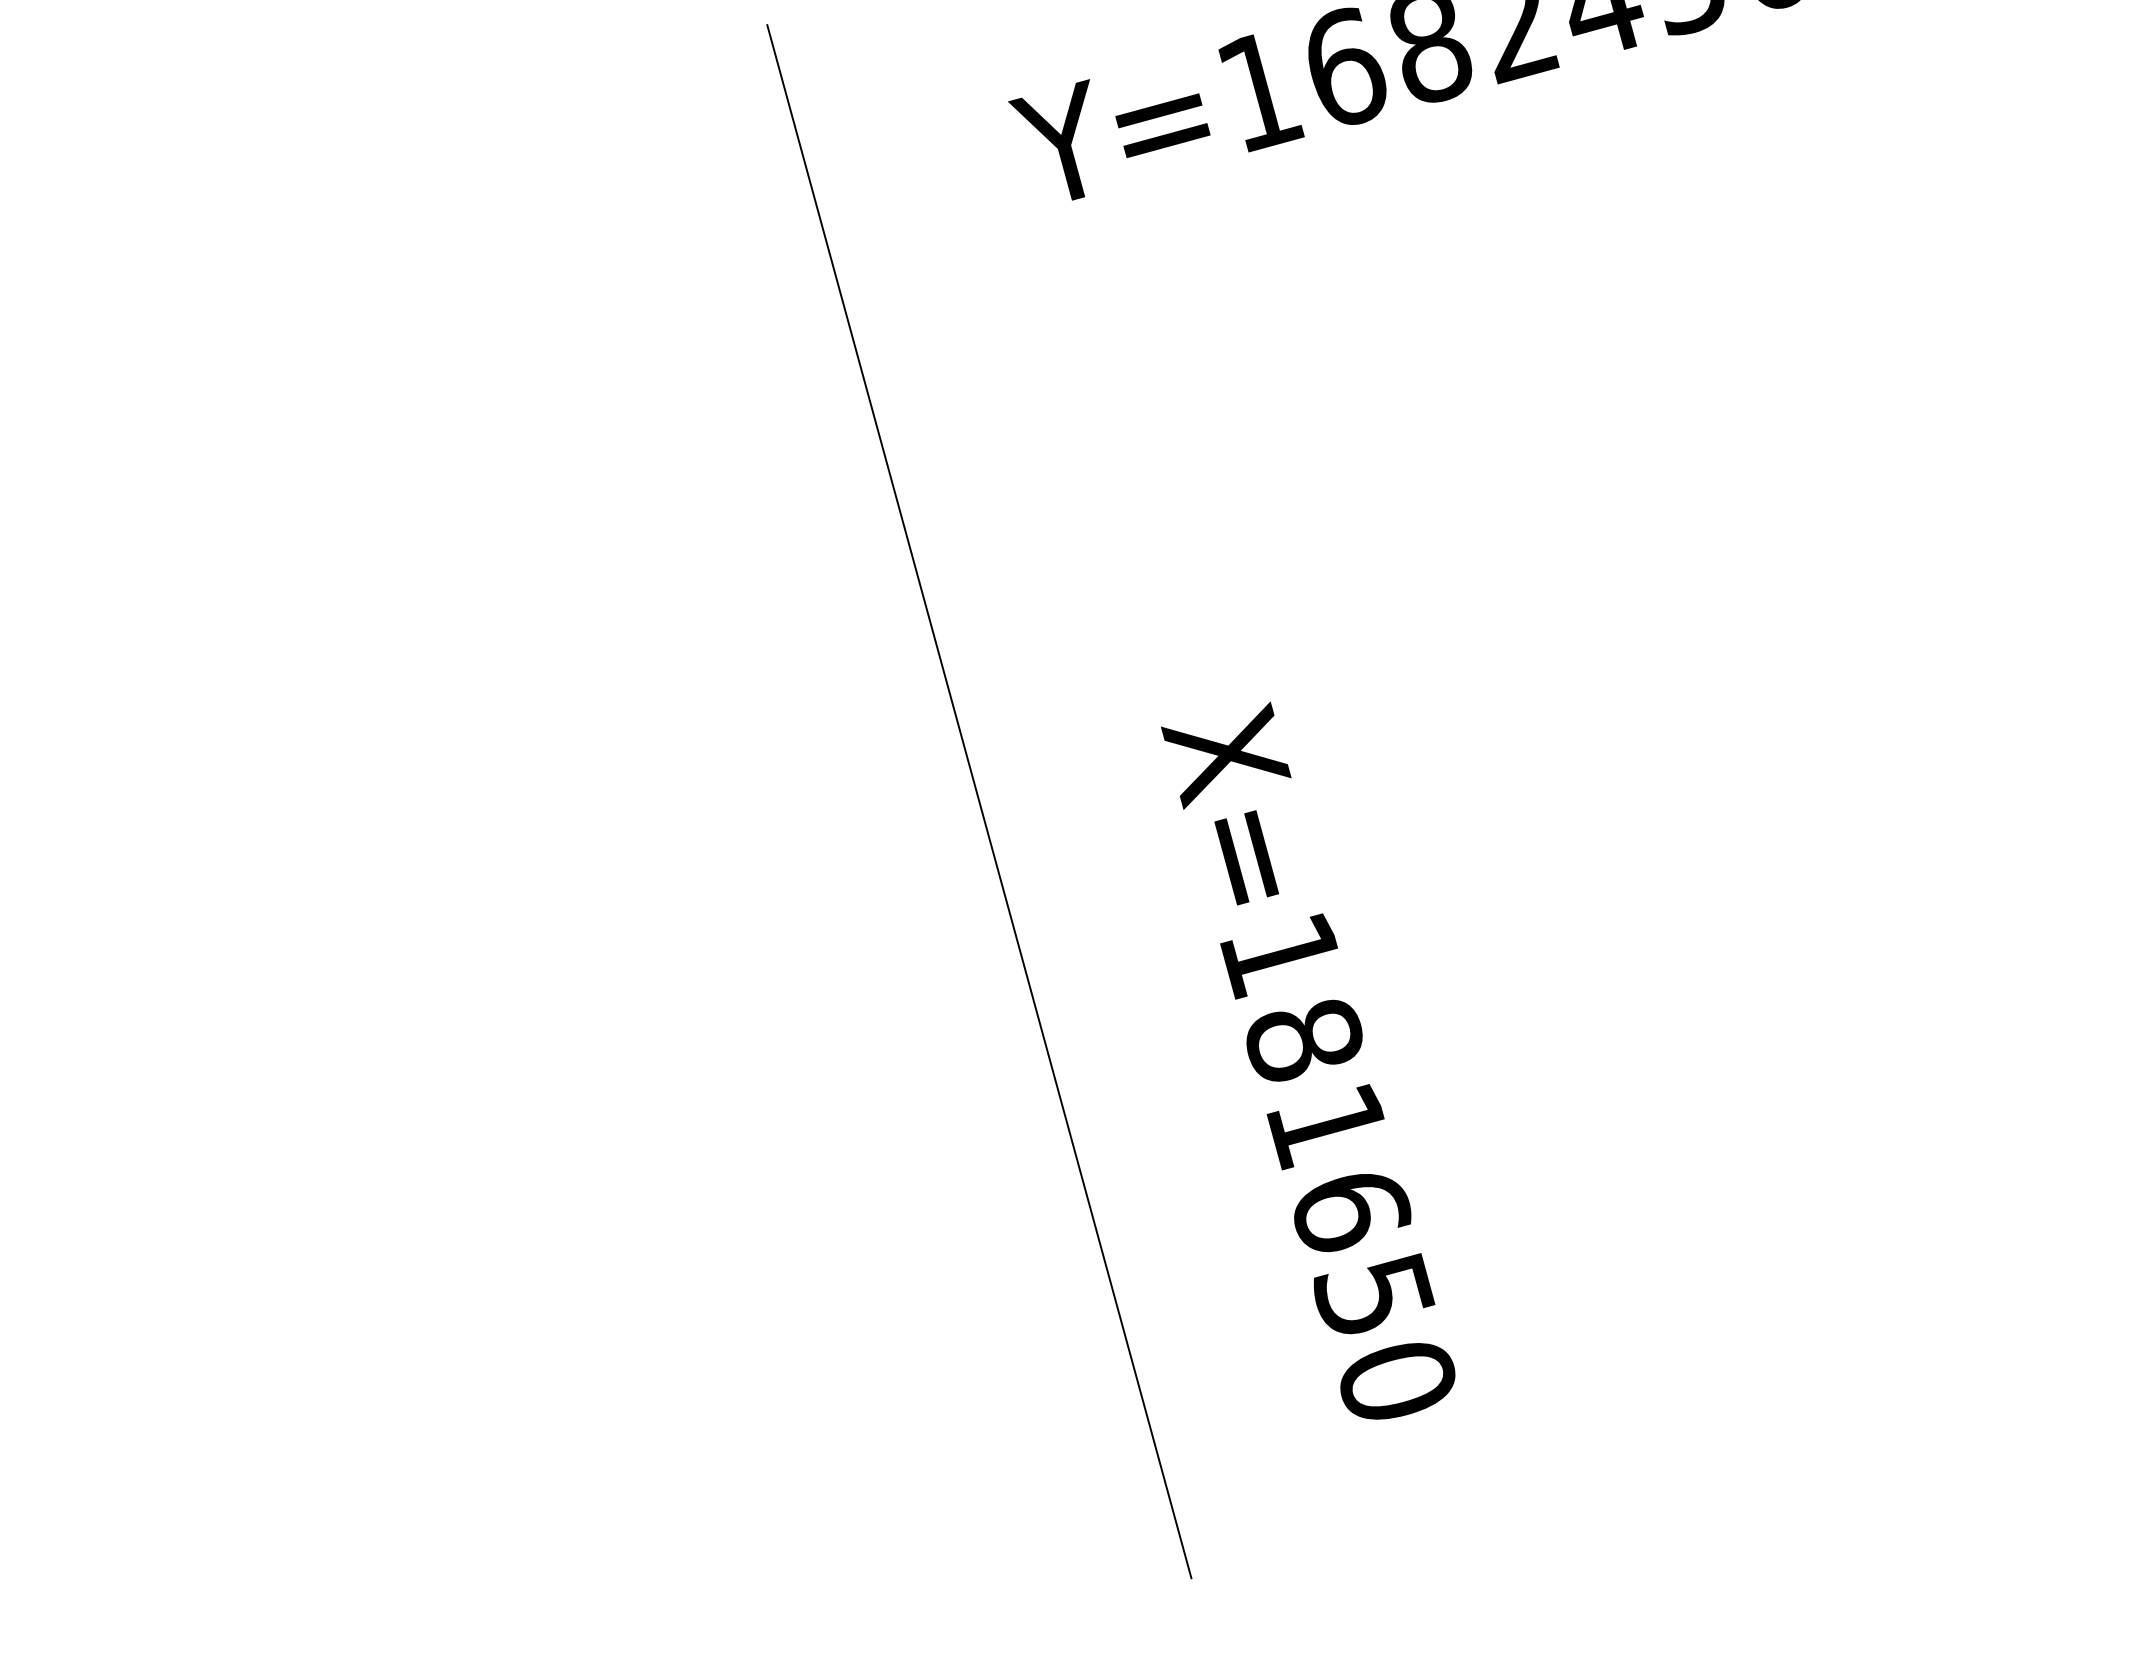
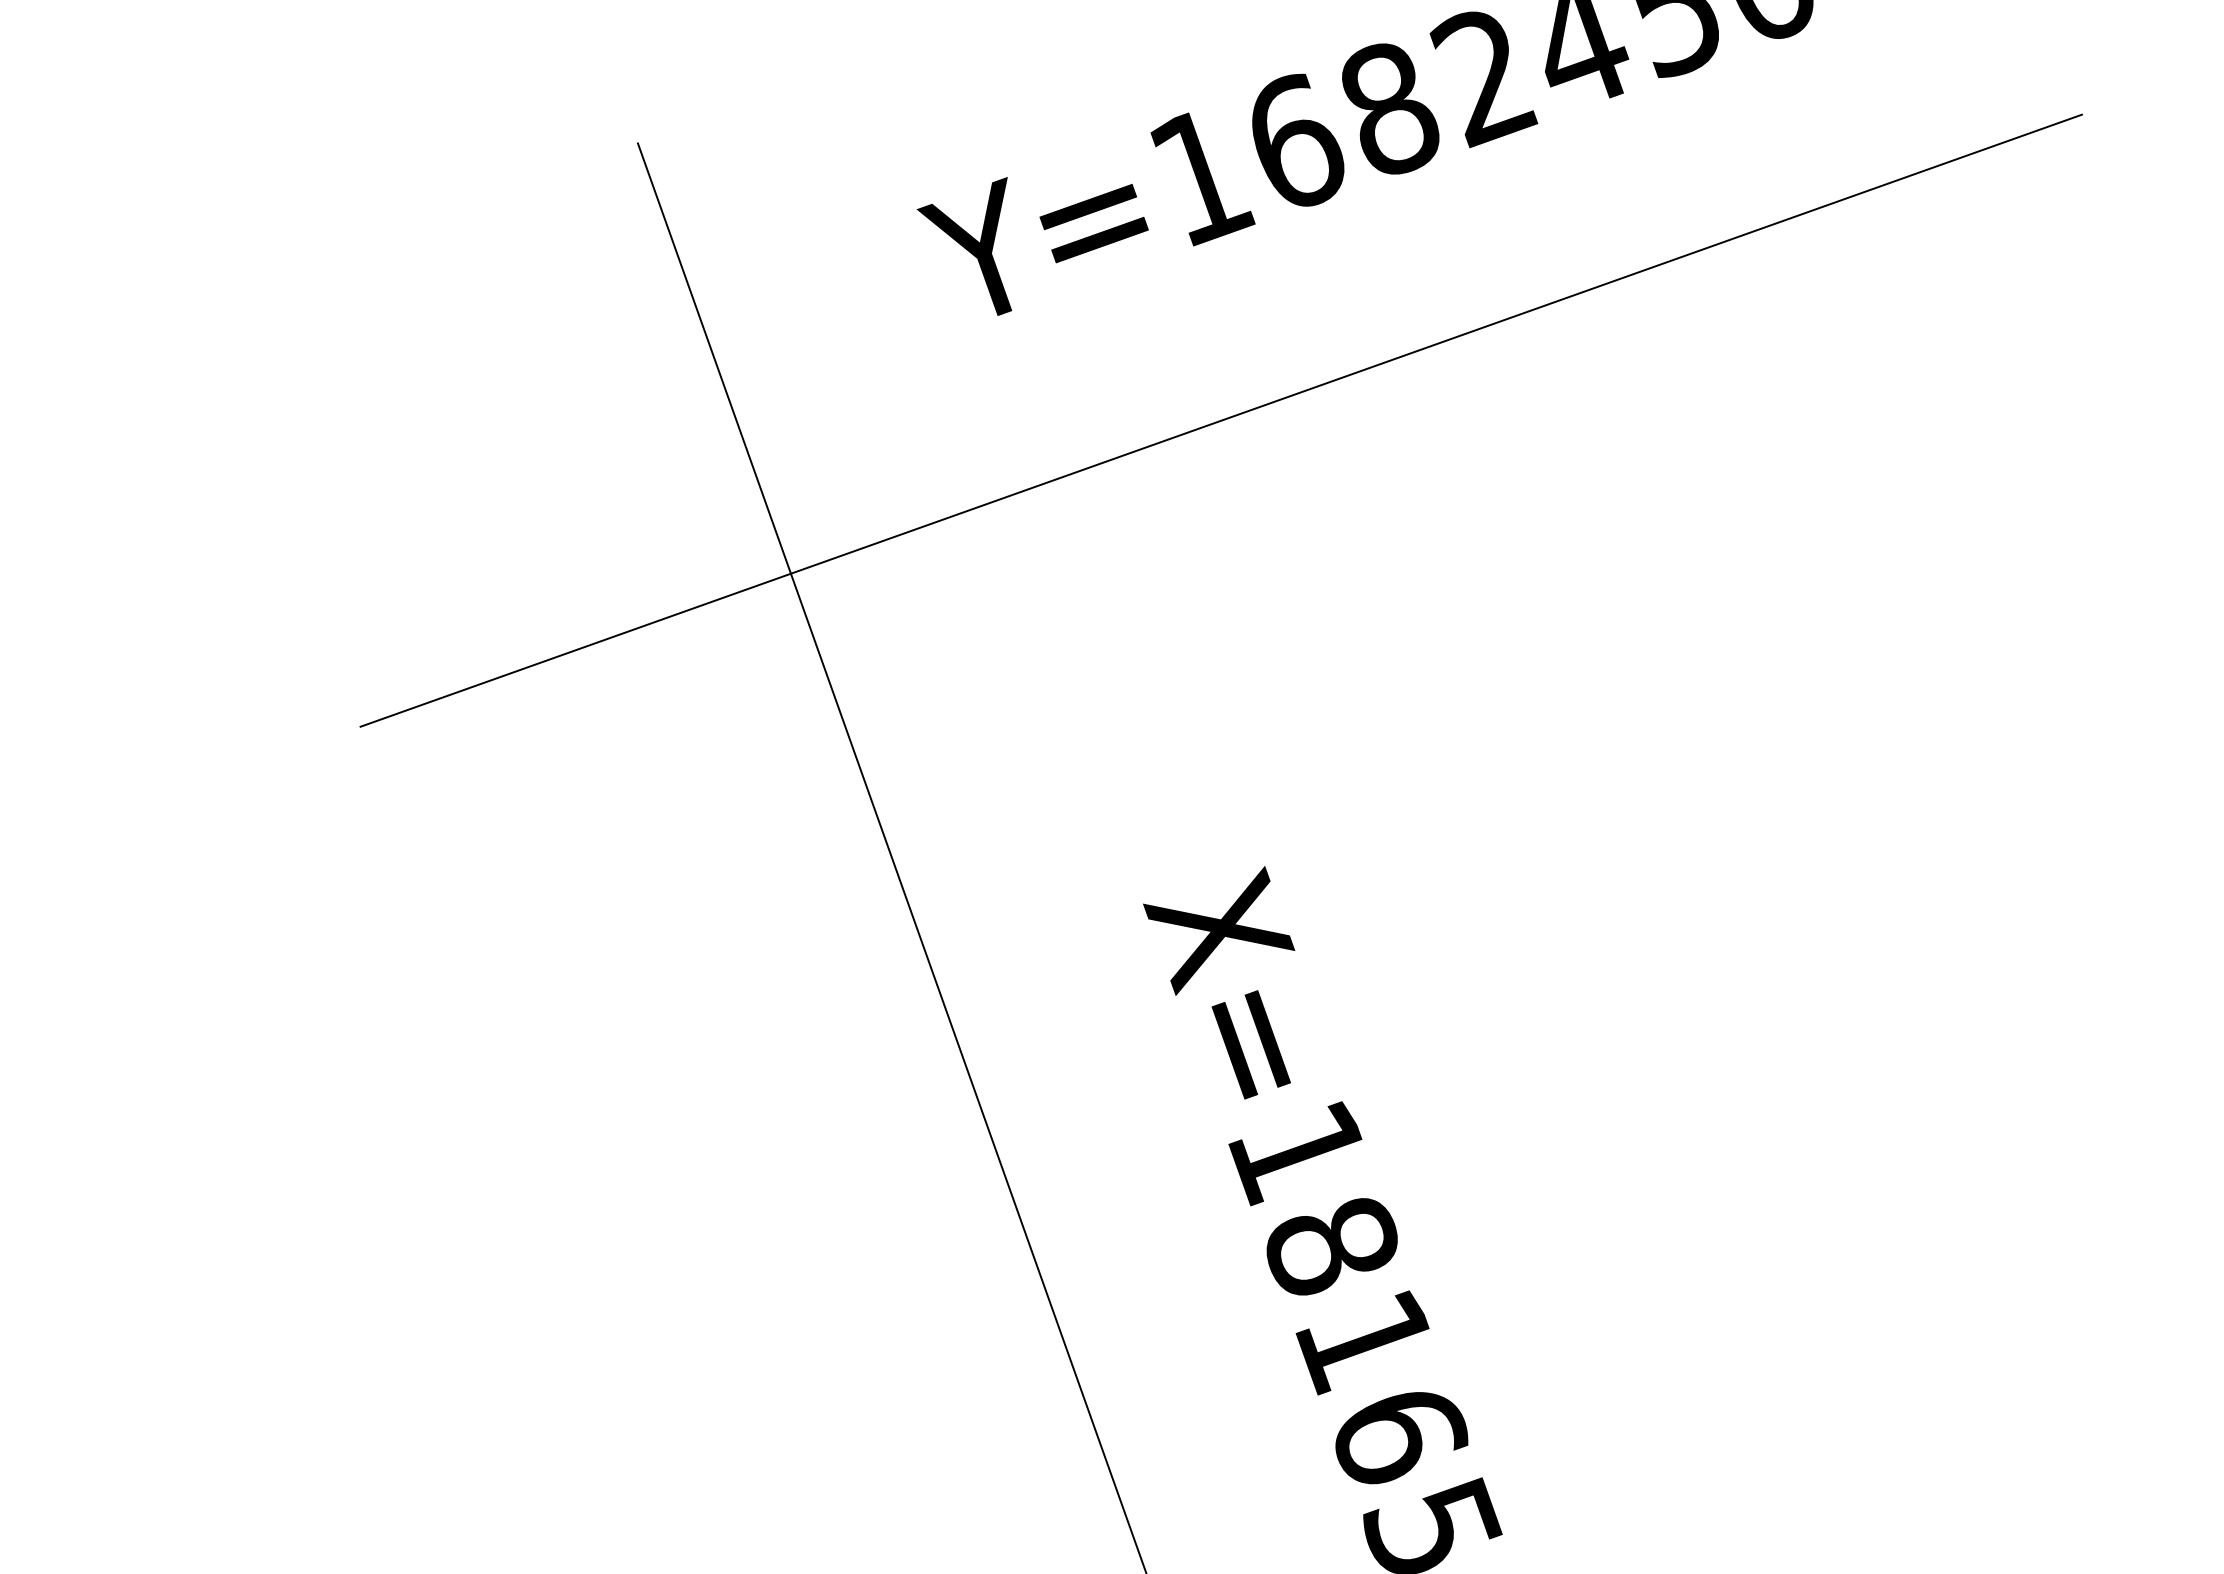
line: (1261, 307) -> (1221, 420), added

